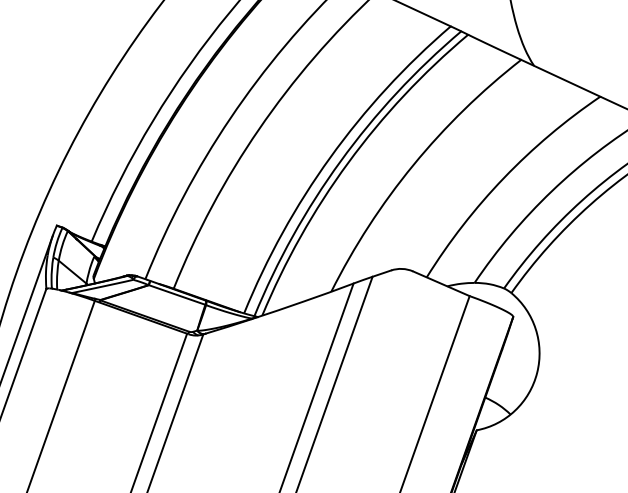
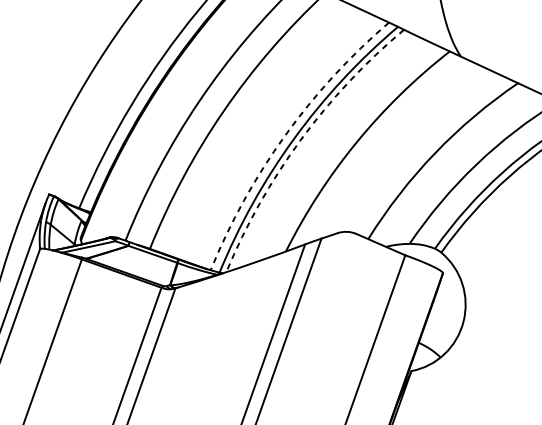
arc: (330, 157) -> (285, 135), solid -> dashed
arc: (348, 162) -> (300, 140), solid -> dashed

